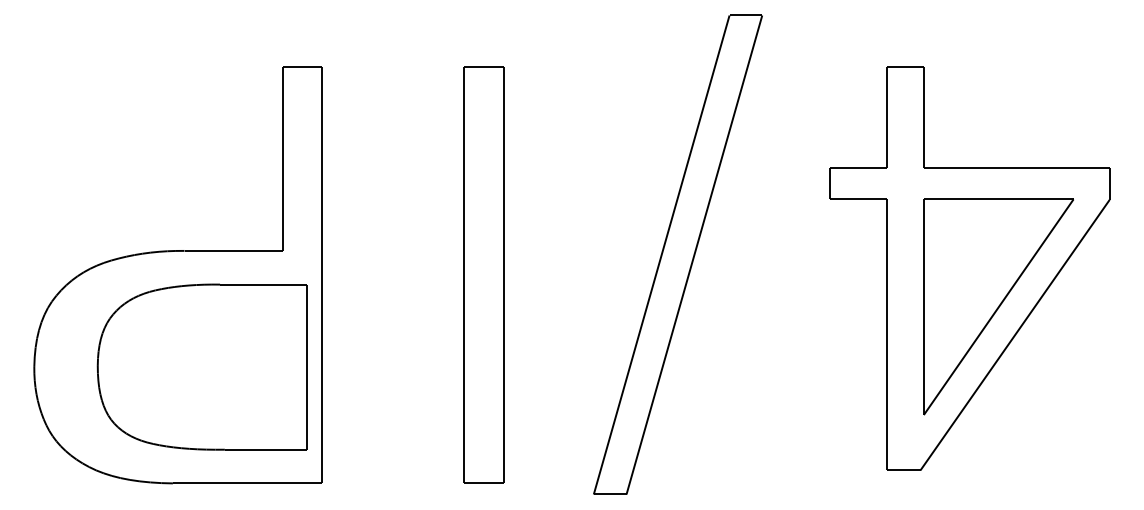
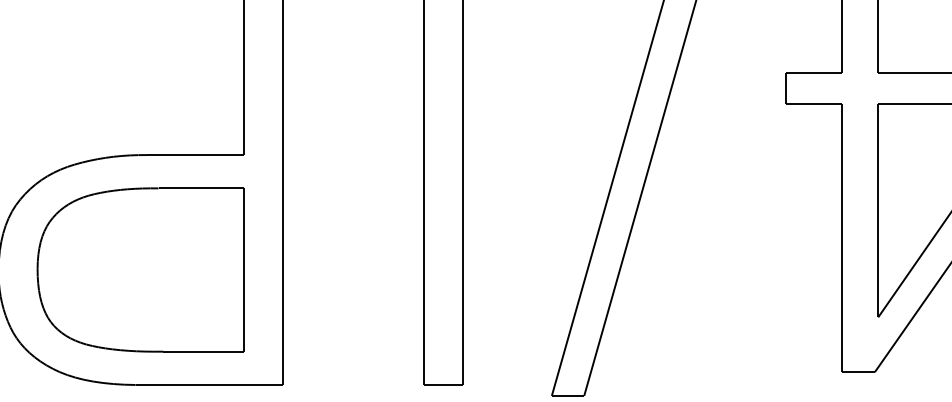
part: (201, 366) -> (140, 269), moved

